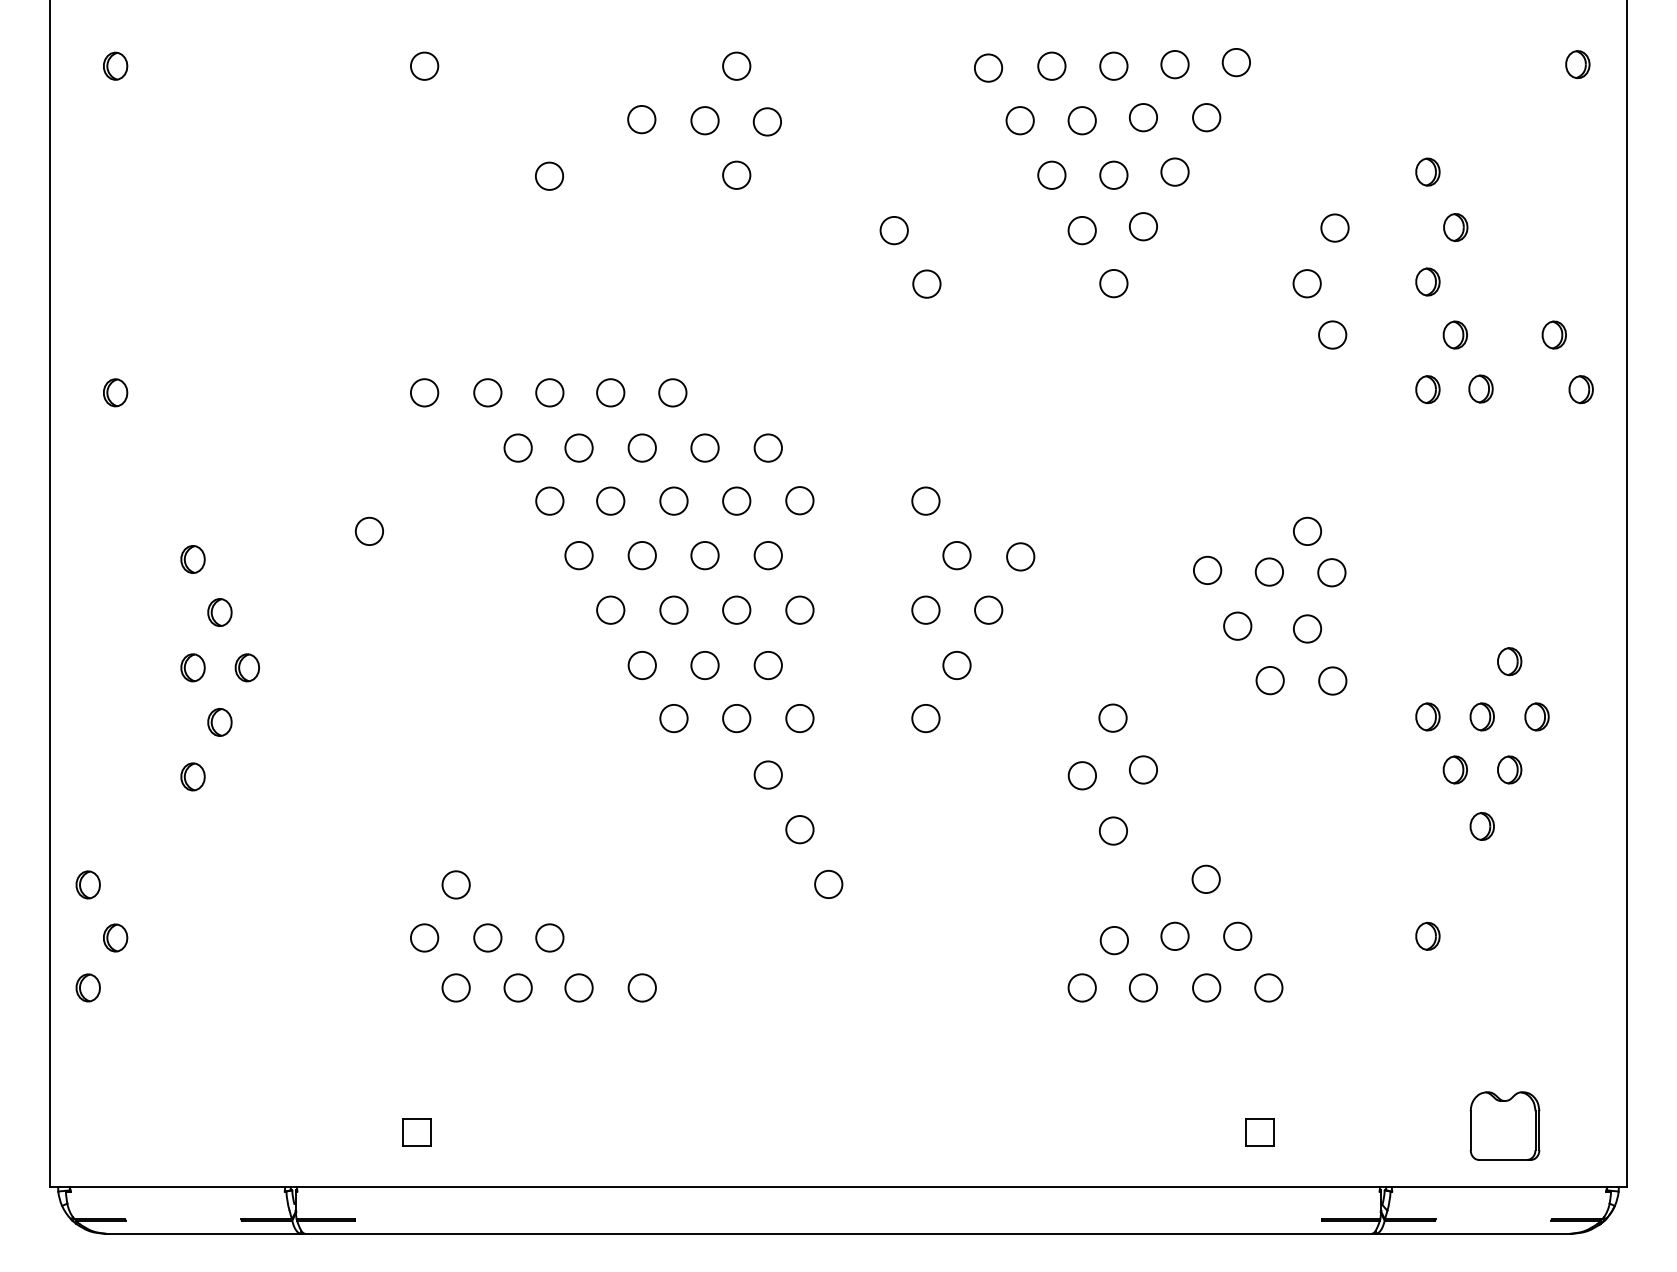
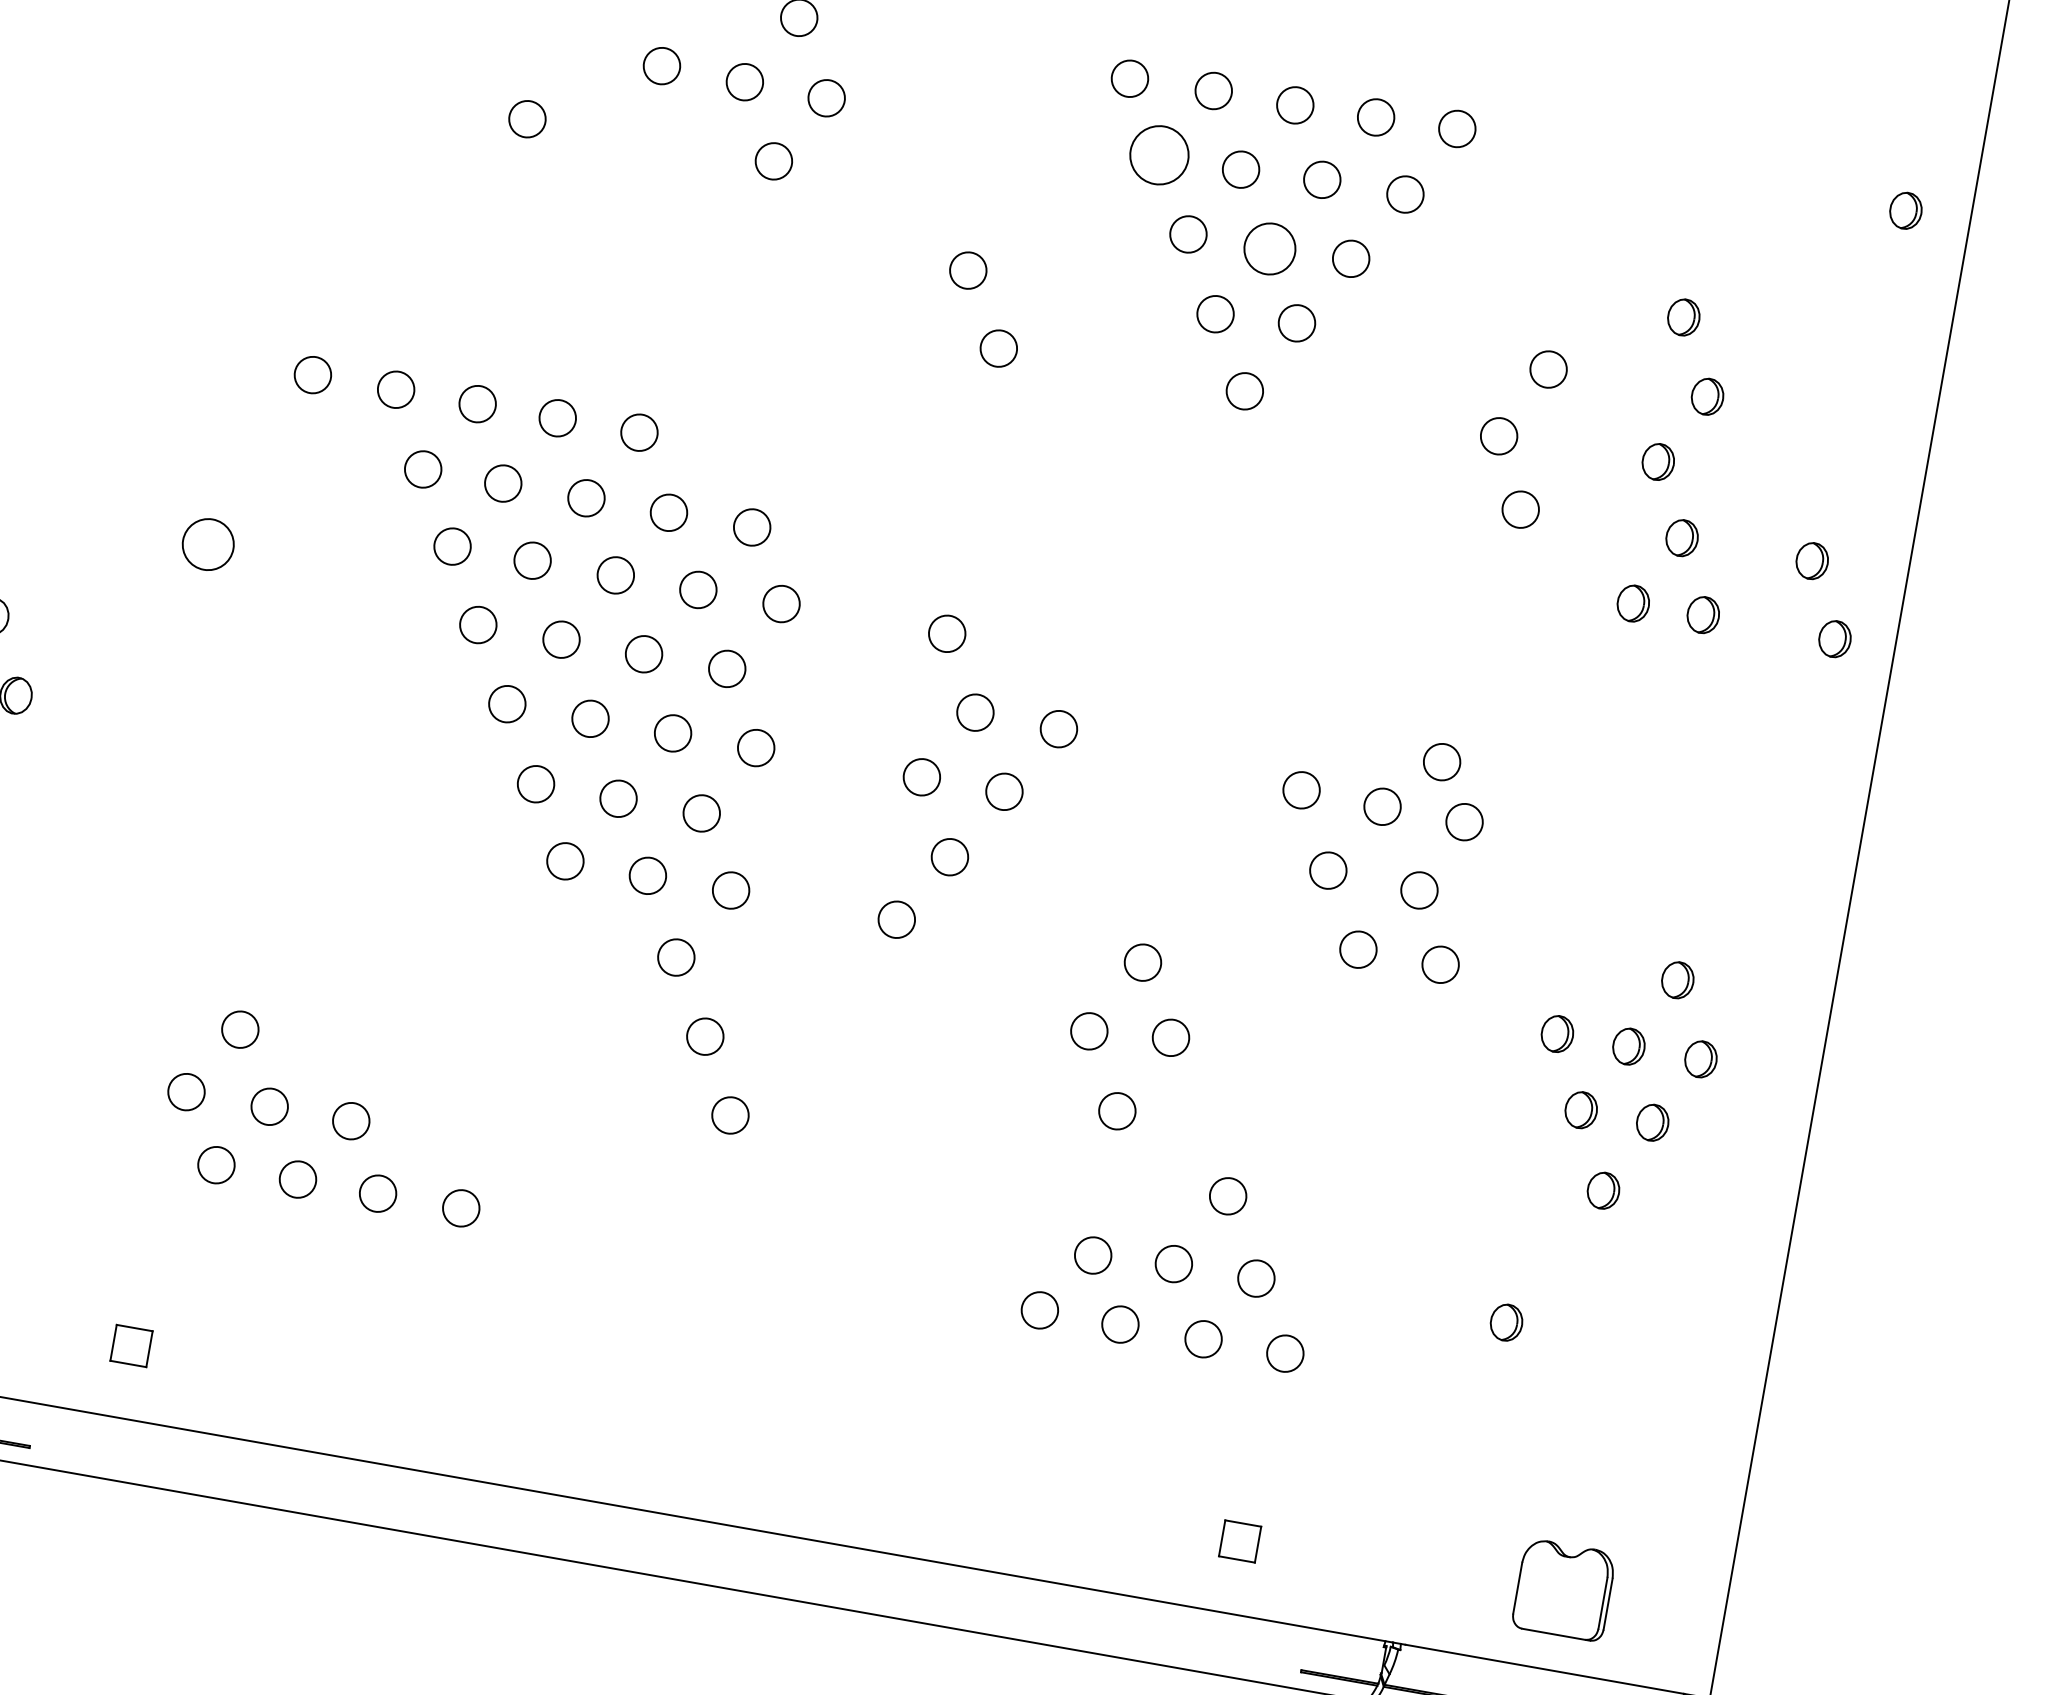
circle: (1019, 120) -> (1158, 154), size x1.6
circle: (1113, 174) -> (1269, 247), size x1.4
circle: (369, 531) -> (208, 544), size x1.4

